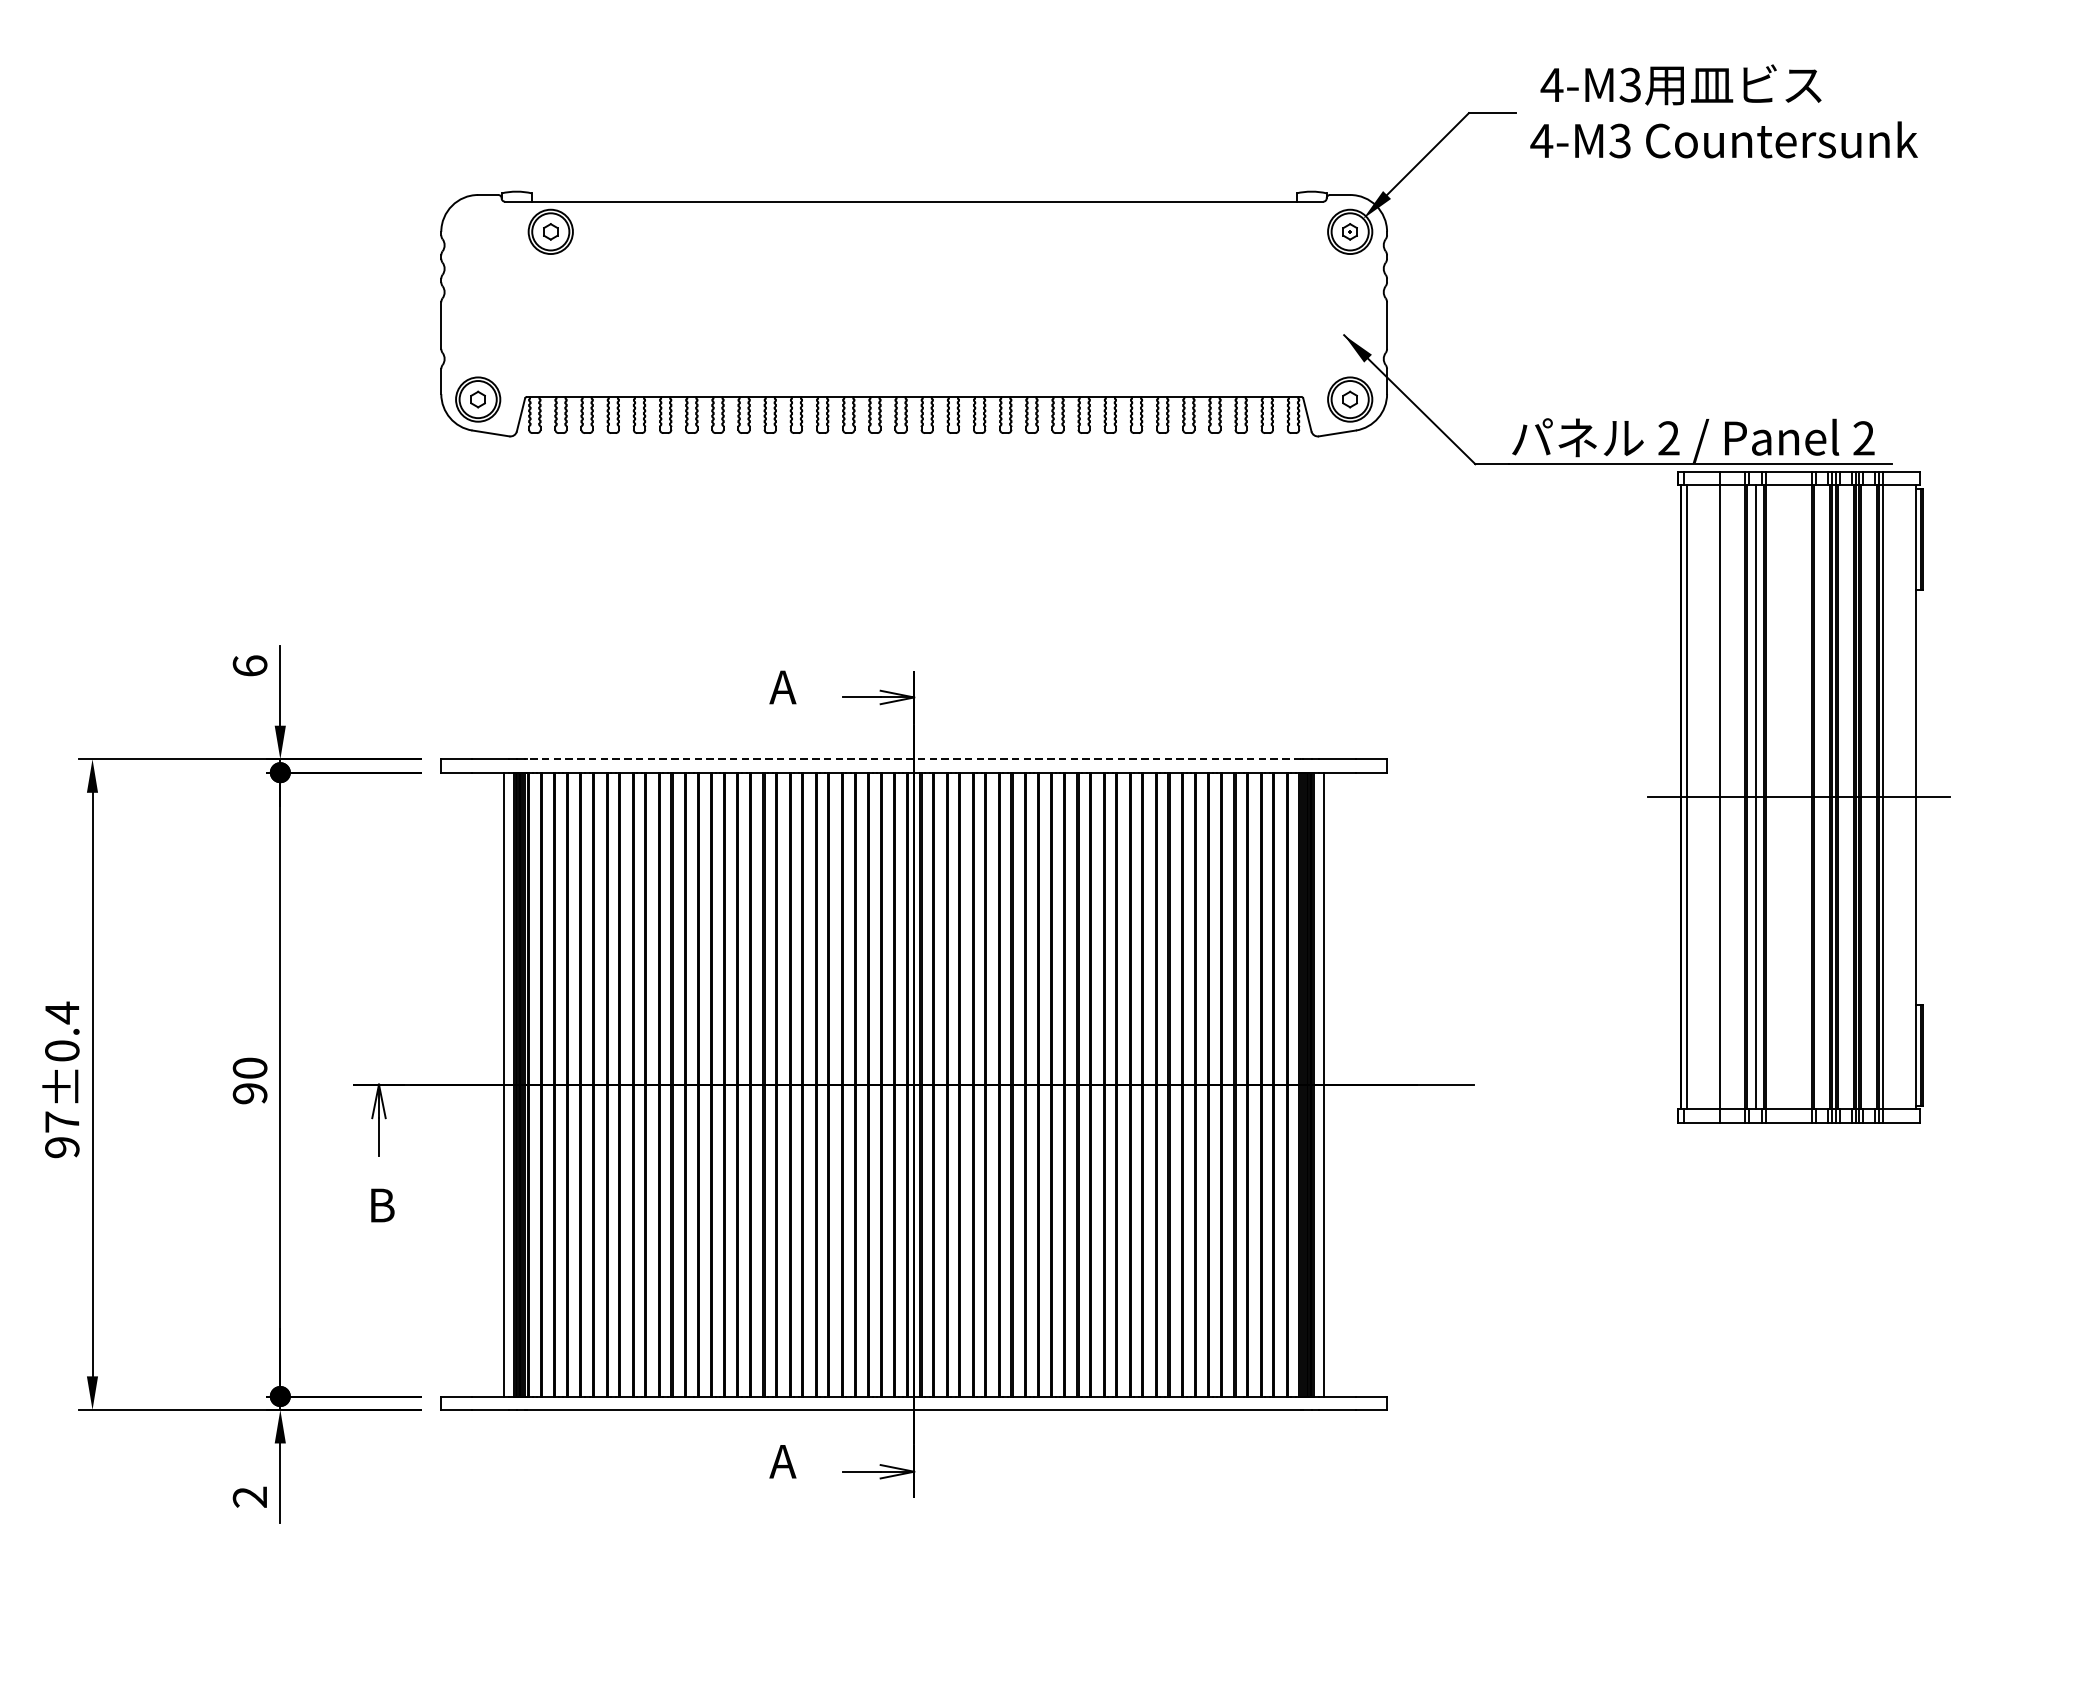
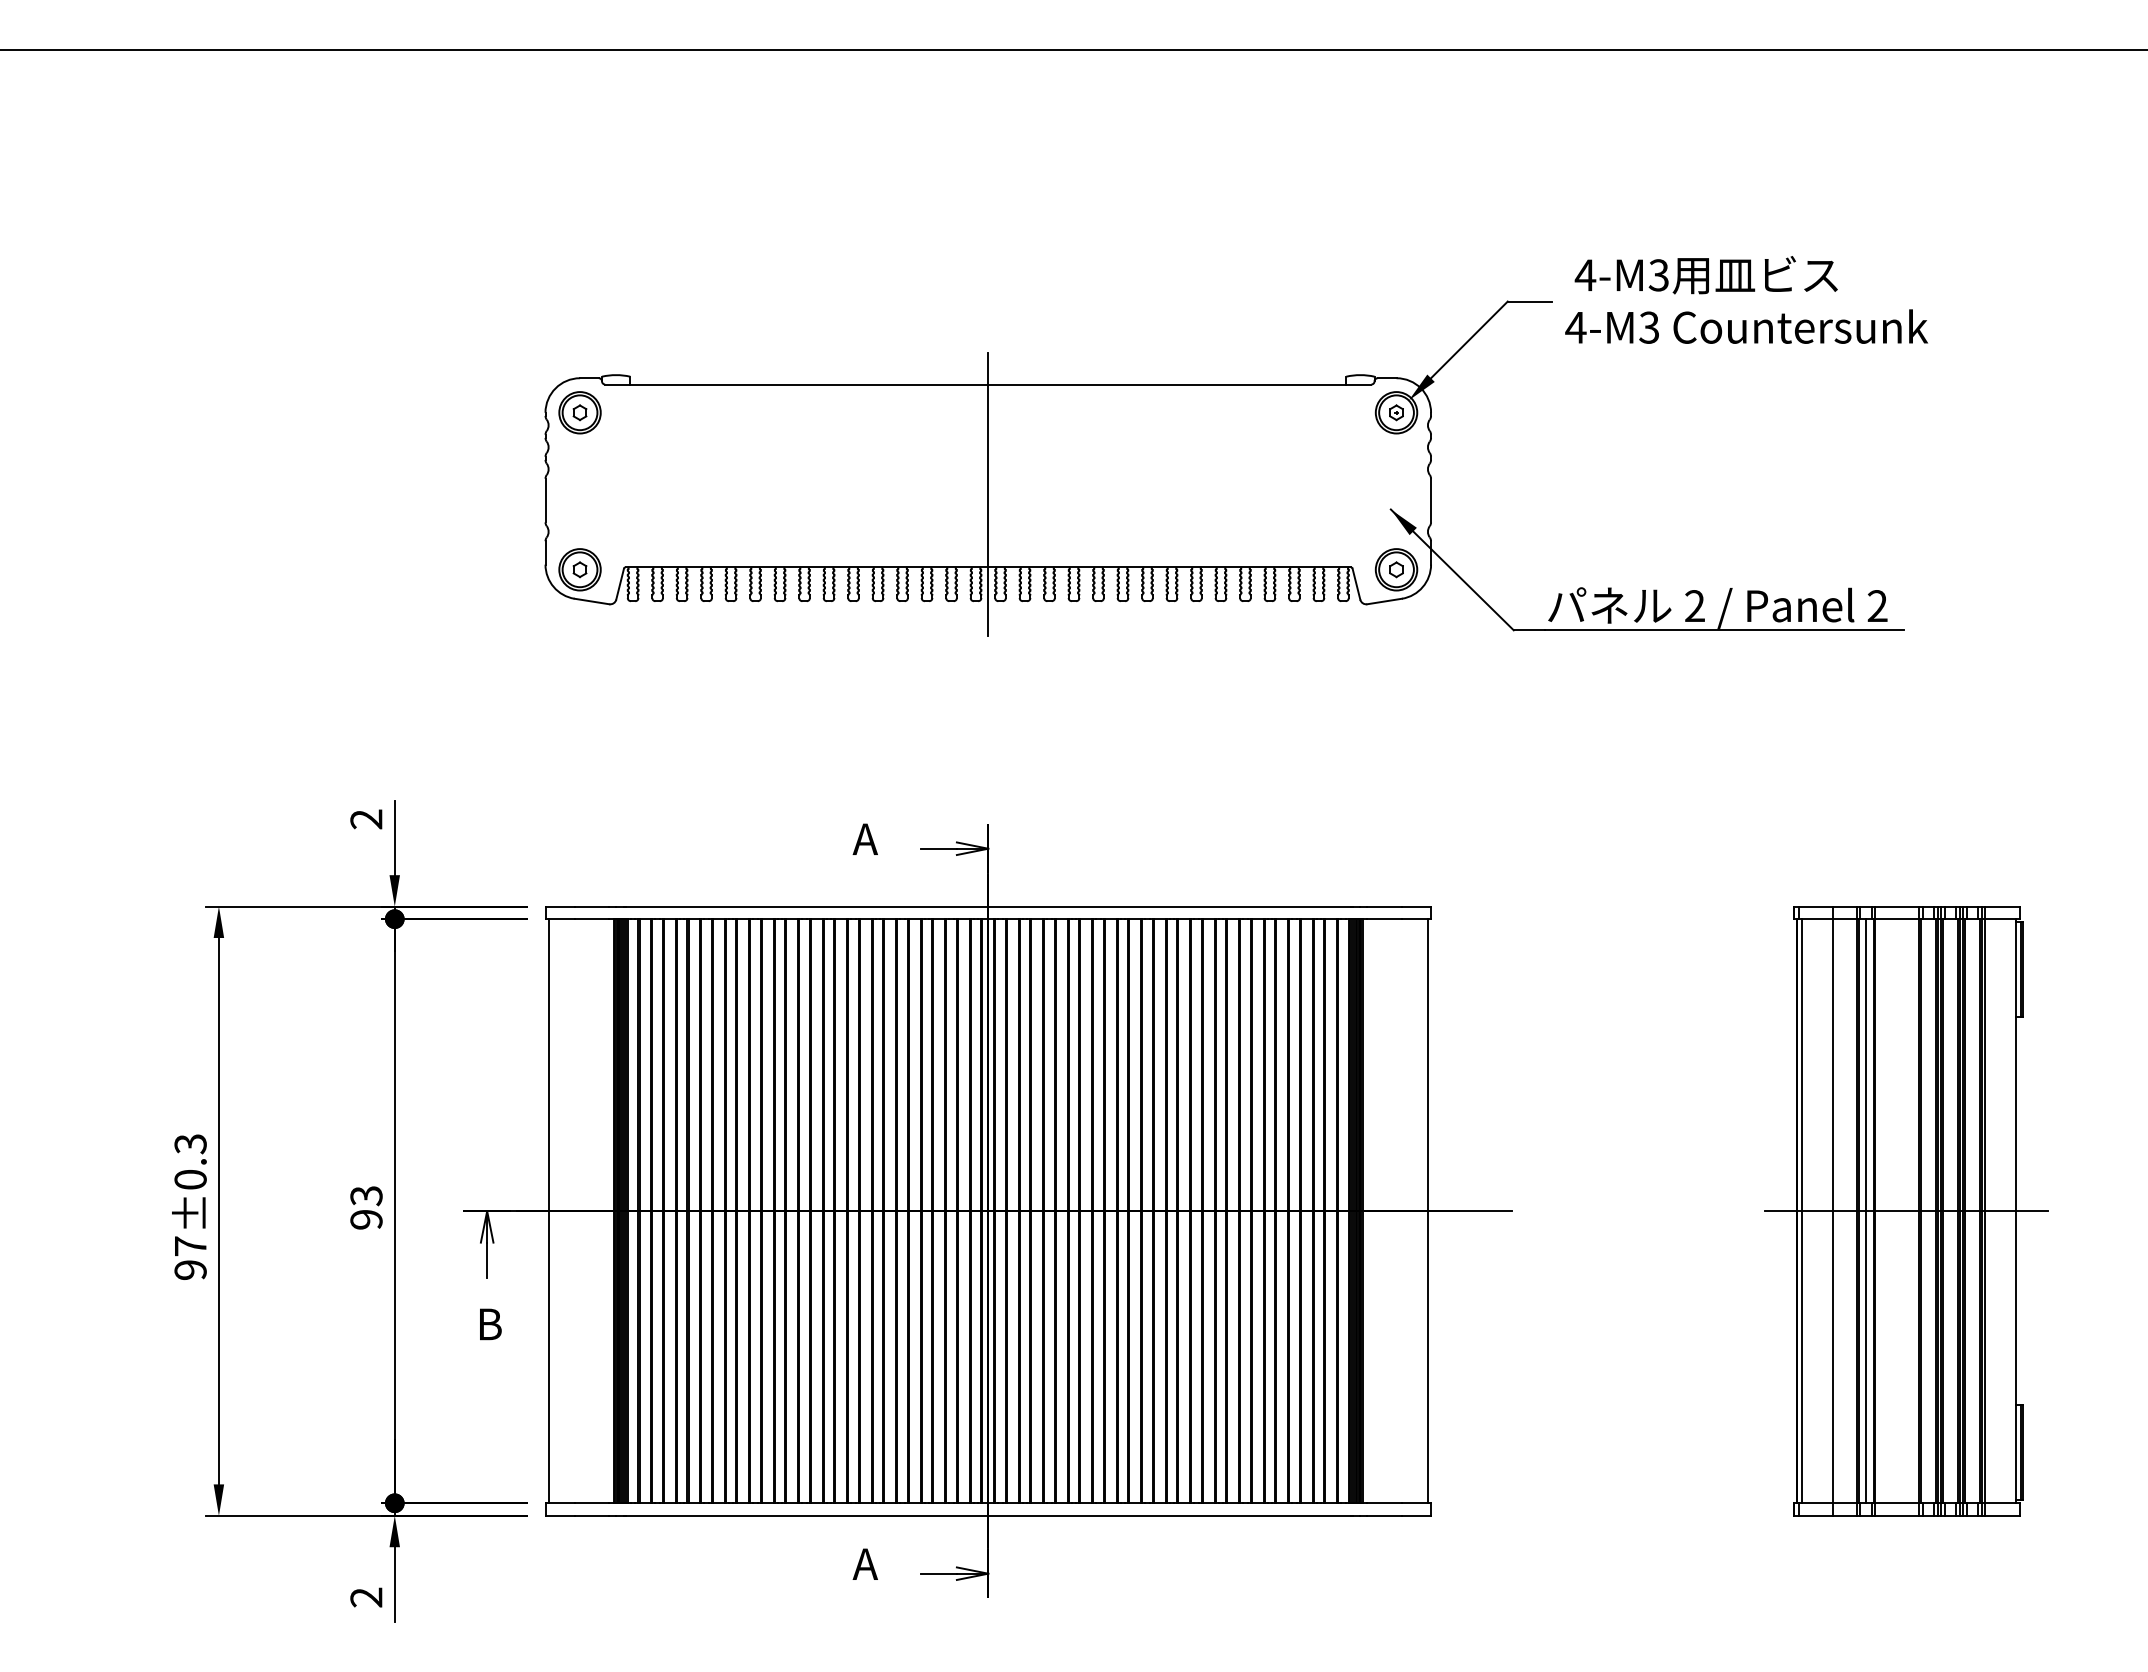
part: (550, 231) -> (579, 412), moved
line: (914, 319) -> (988, 494), added
text: (250, 666) -> (366, 819), 6 -> 2
line: (913, 759) -> (987, 906), dashed -> solid
part: (1798, 797) -> (1906, 1211), moved
text: (62, 1012) -> (190, 1143), 97±0.4 -> 97±0.3
text: (250, 1068) -> (366, 1196), 90 -> 93
line: (504, 1084) -> (548, 1211), moved
line: (1323, 1084) -> (1427, 1211), moved

